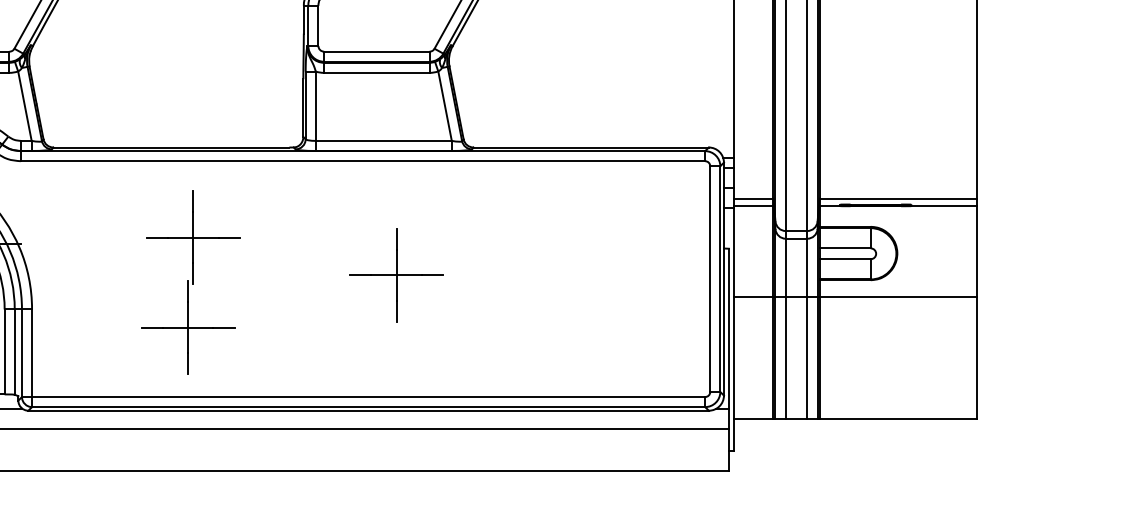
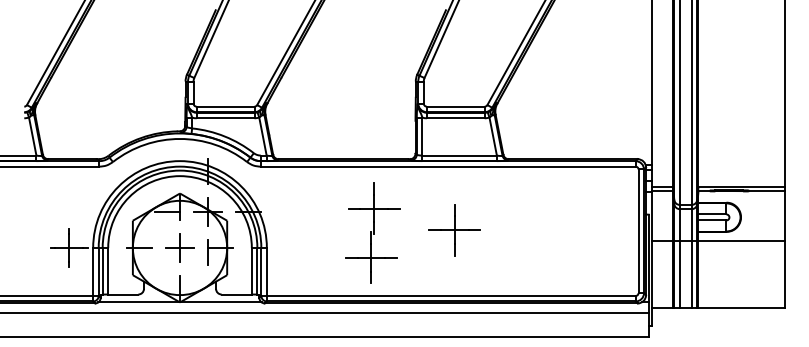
part: (396, 275) -> (454, 230), moved
part: (190, 281) -> (372, 232), moved

